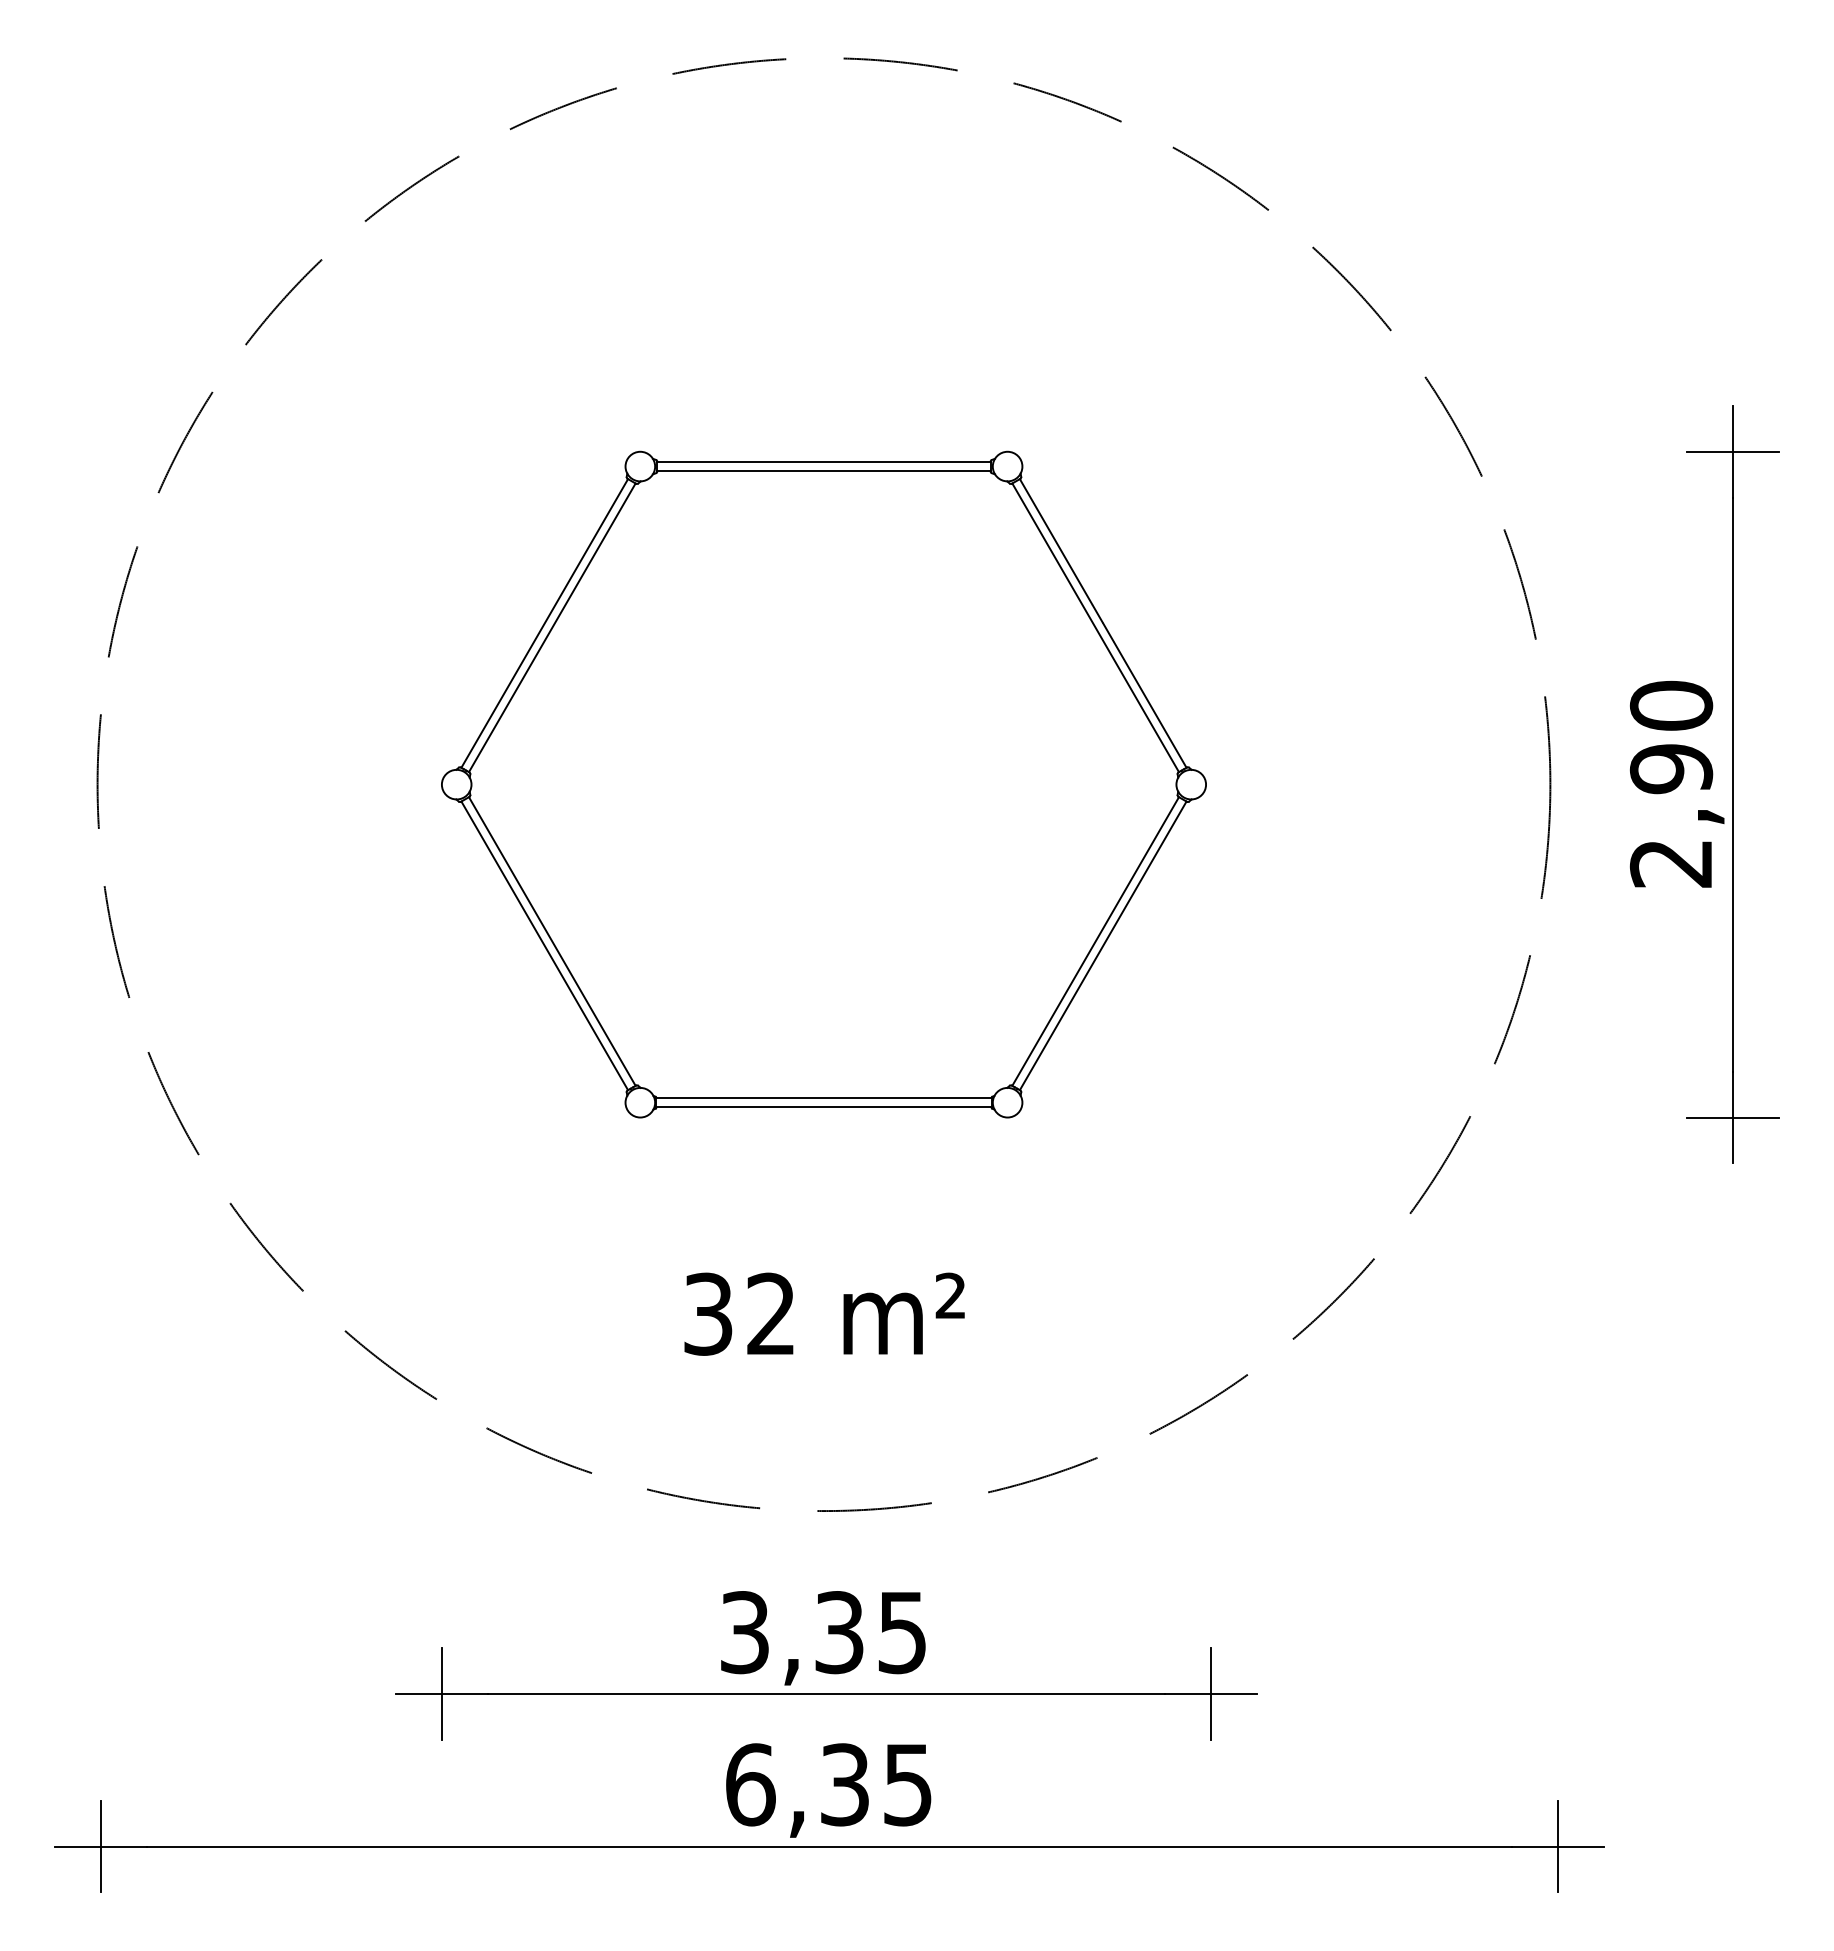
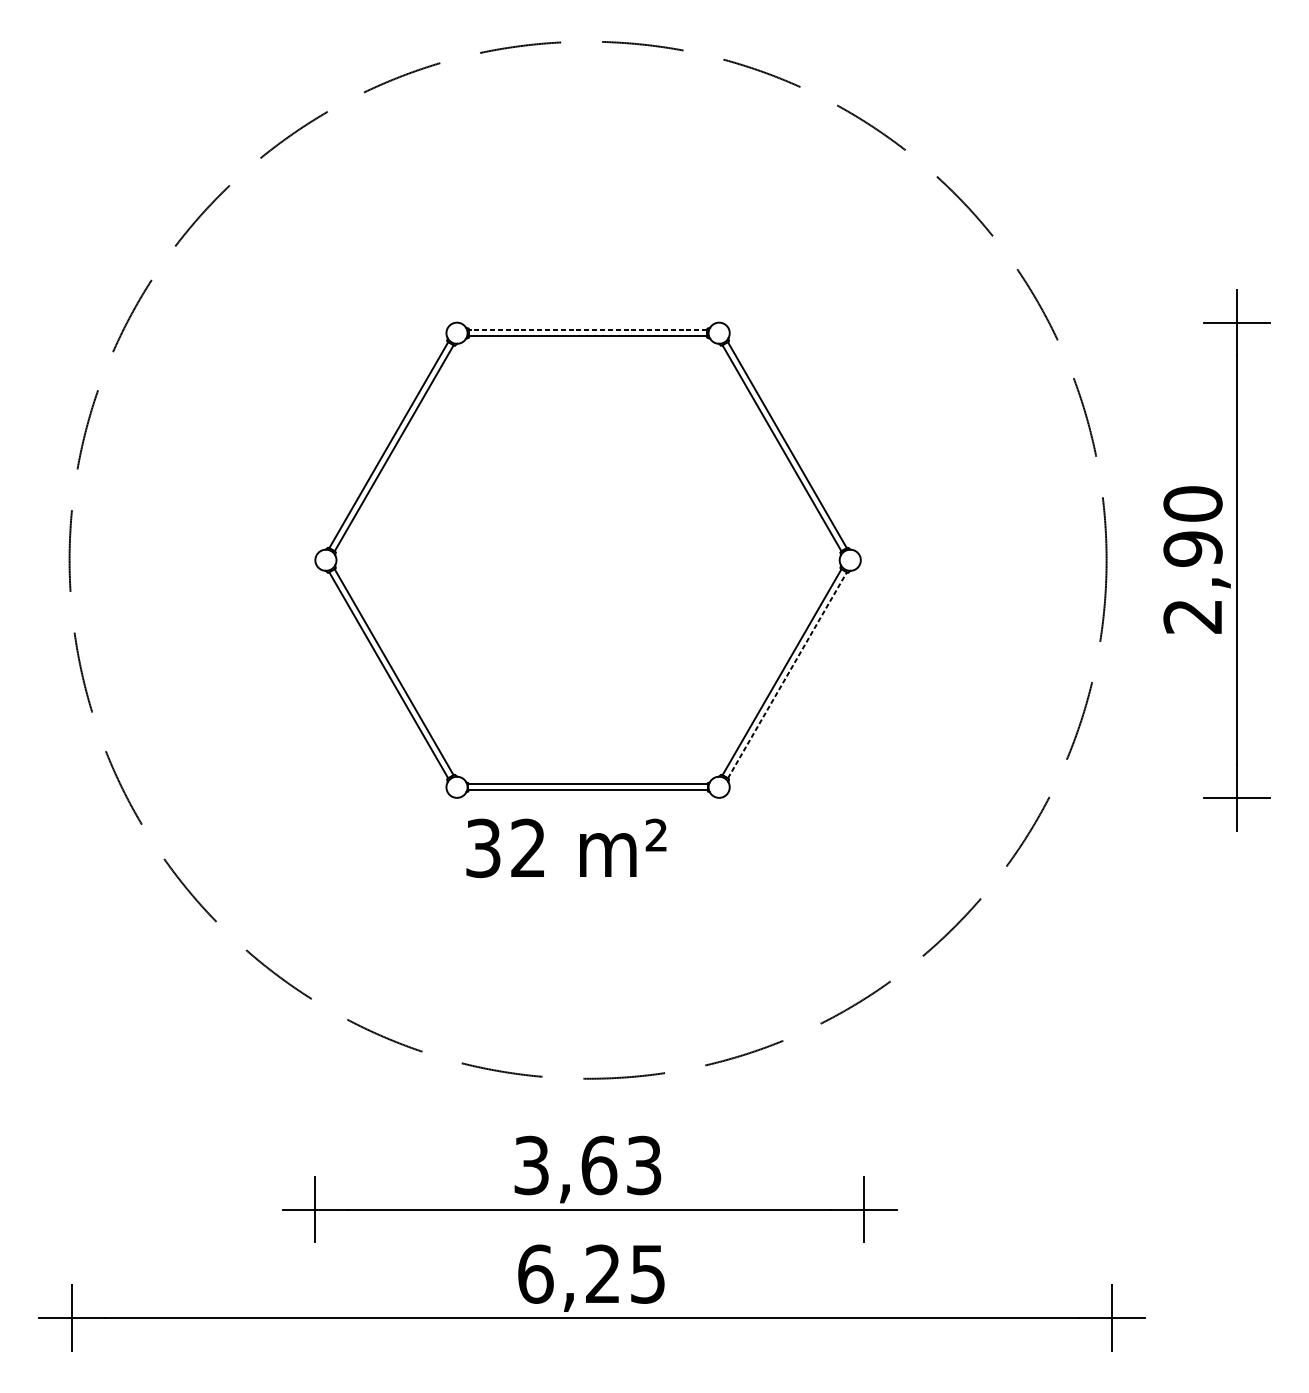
line: (823, 462) -> (587, 330), solid -> dashed
line: (1103, 945) -> (787, 675), solid -> dashed
text: (824, 1313) -> (566, 847), moved
text: (870, 1632) -> (621, 1165), 3,35 -> 3,63
text: (844, 1784) -> (602, 1273), 6,35 -> 6,25

